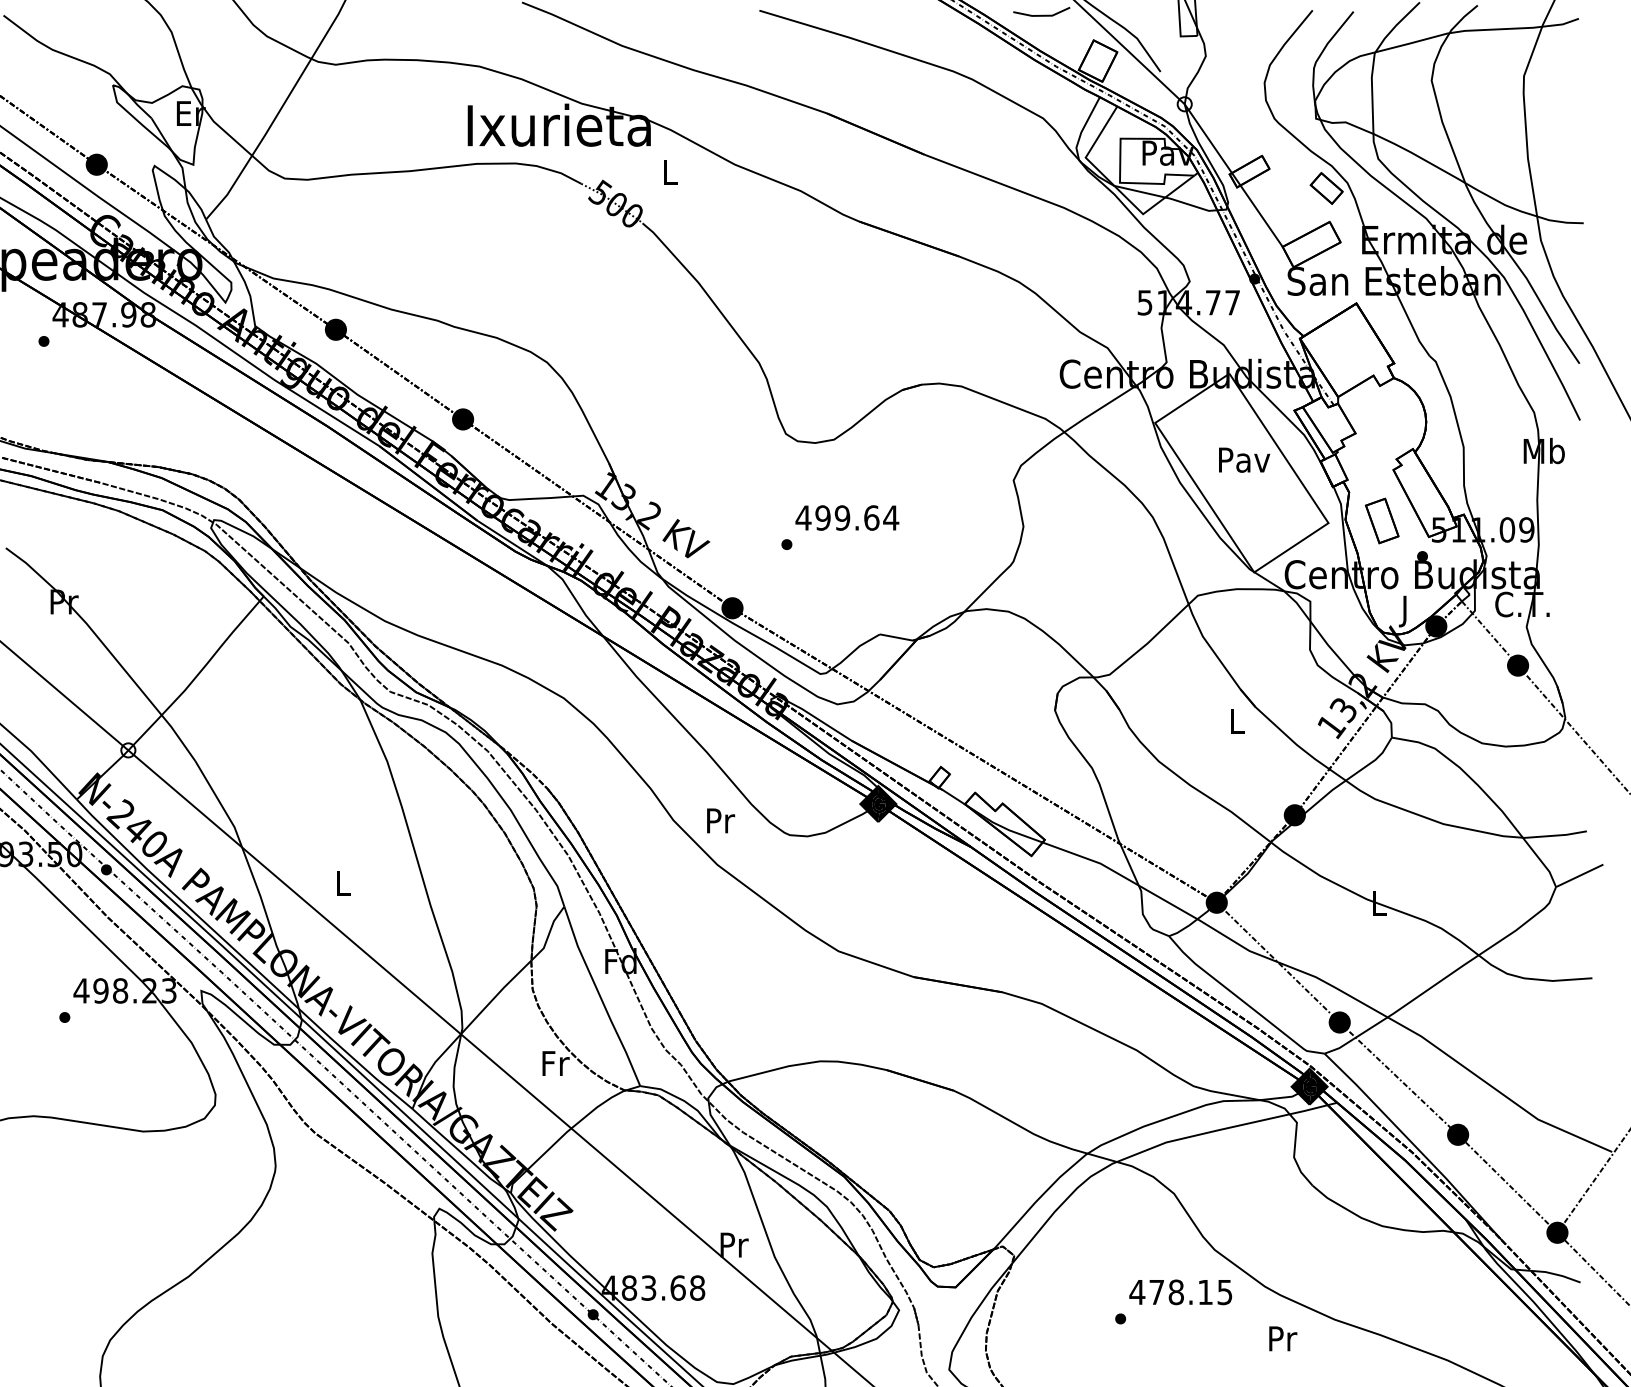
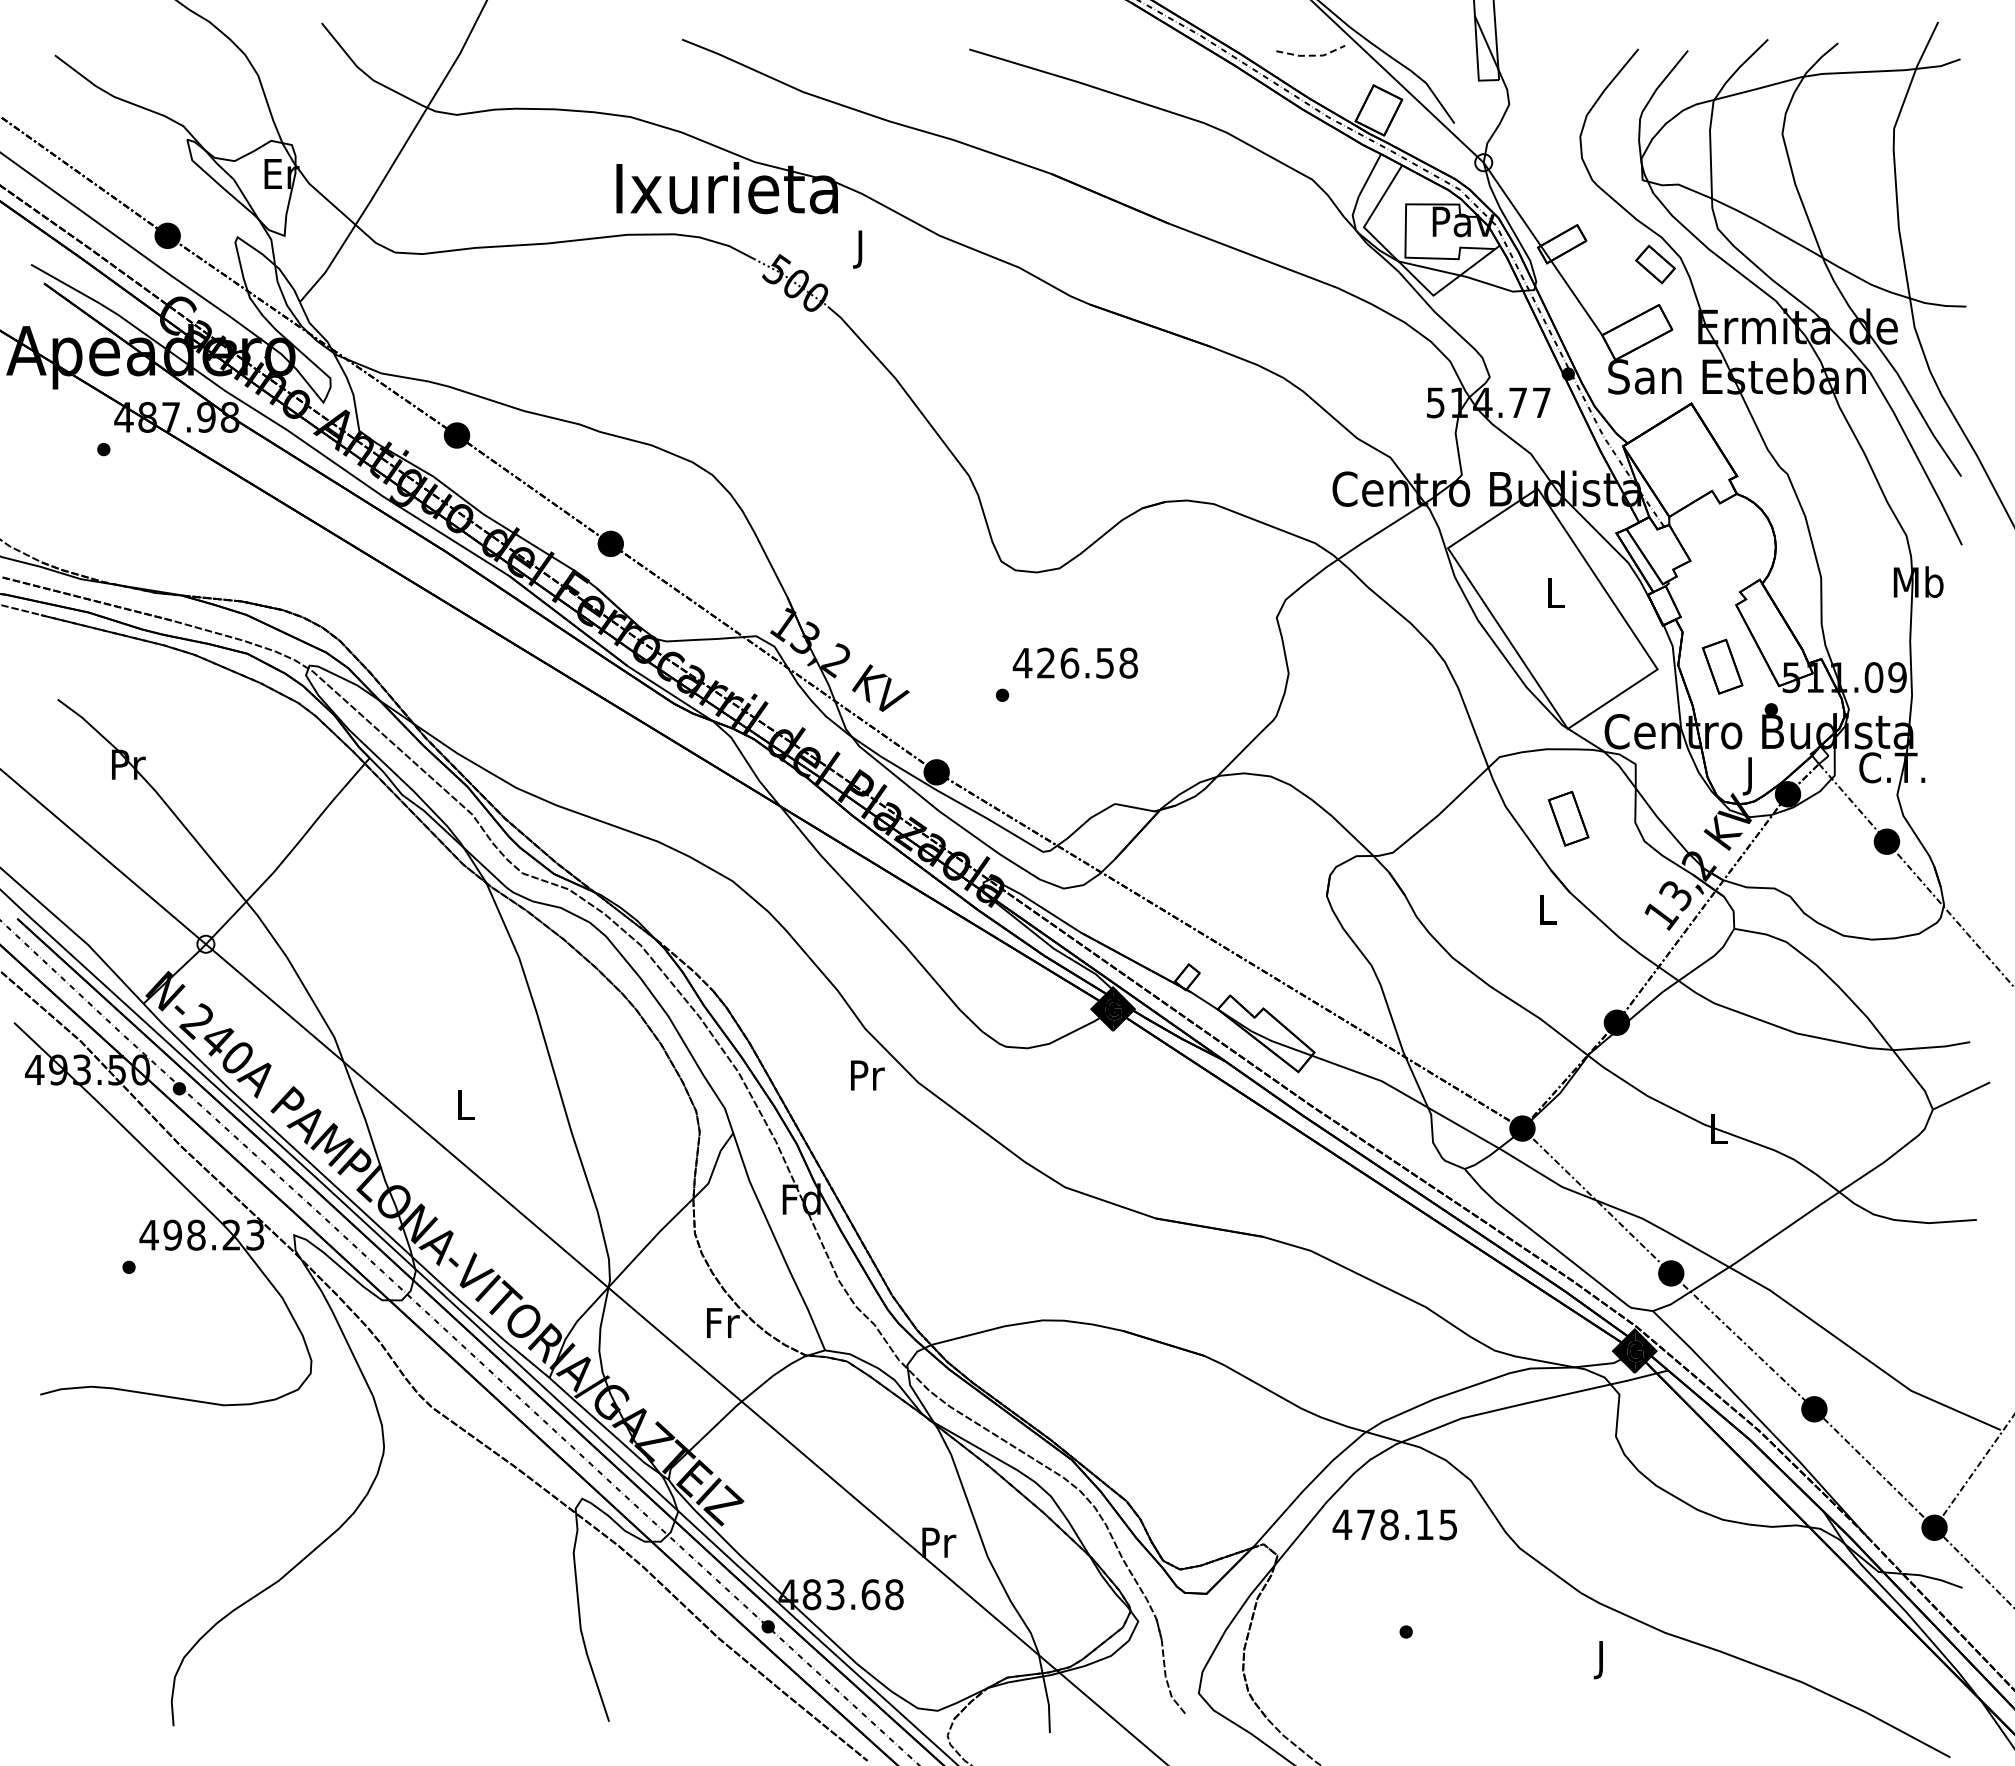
line: (1042, 15) -> (1311, 55), solid -> dashed
text: (670, 176) -> (861, 249), L -> J
text: (1244, 460) -> (1556, 593), Pav -> L
text: (857, 517) -> (1087, 662), 499.64 -> 426.58
part: (1254, 646) -> (1568, 818), added
text: (720, 820) -> (867, 1075), moved
text: (1180, 1292) -> (1394, 1524), moved
text: (1282, 1342) -> (1602, 1660), Pr -> J

